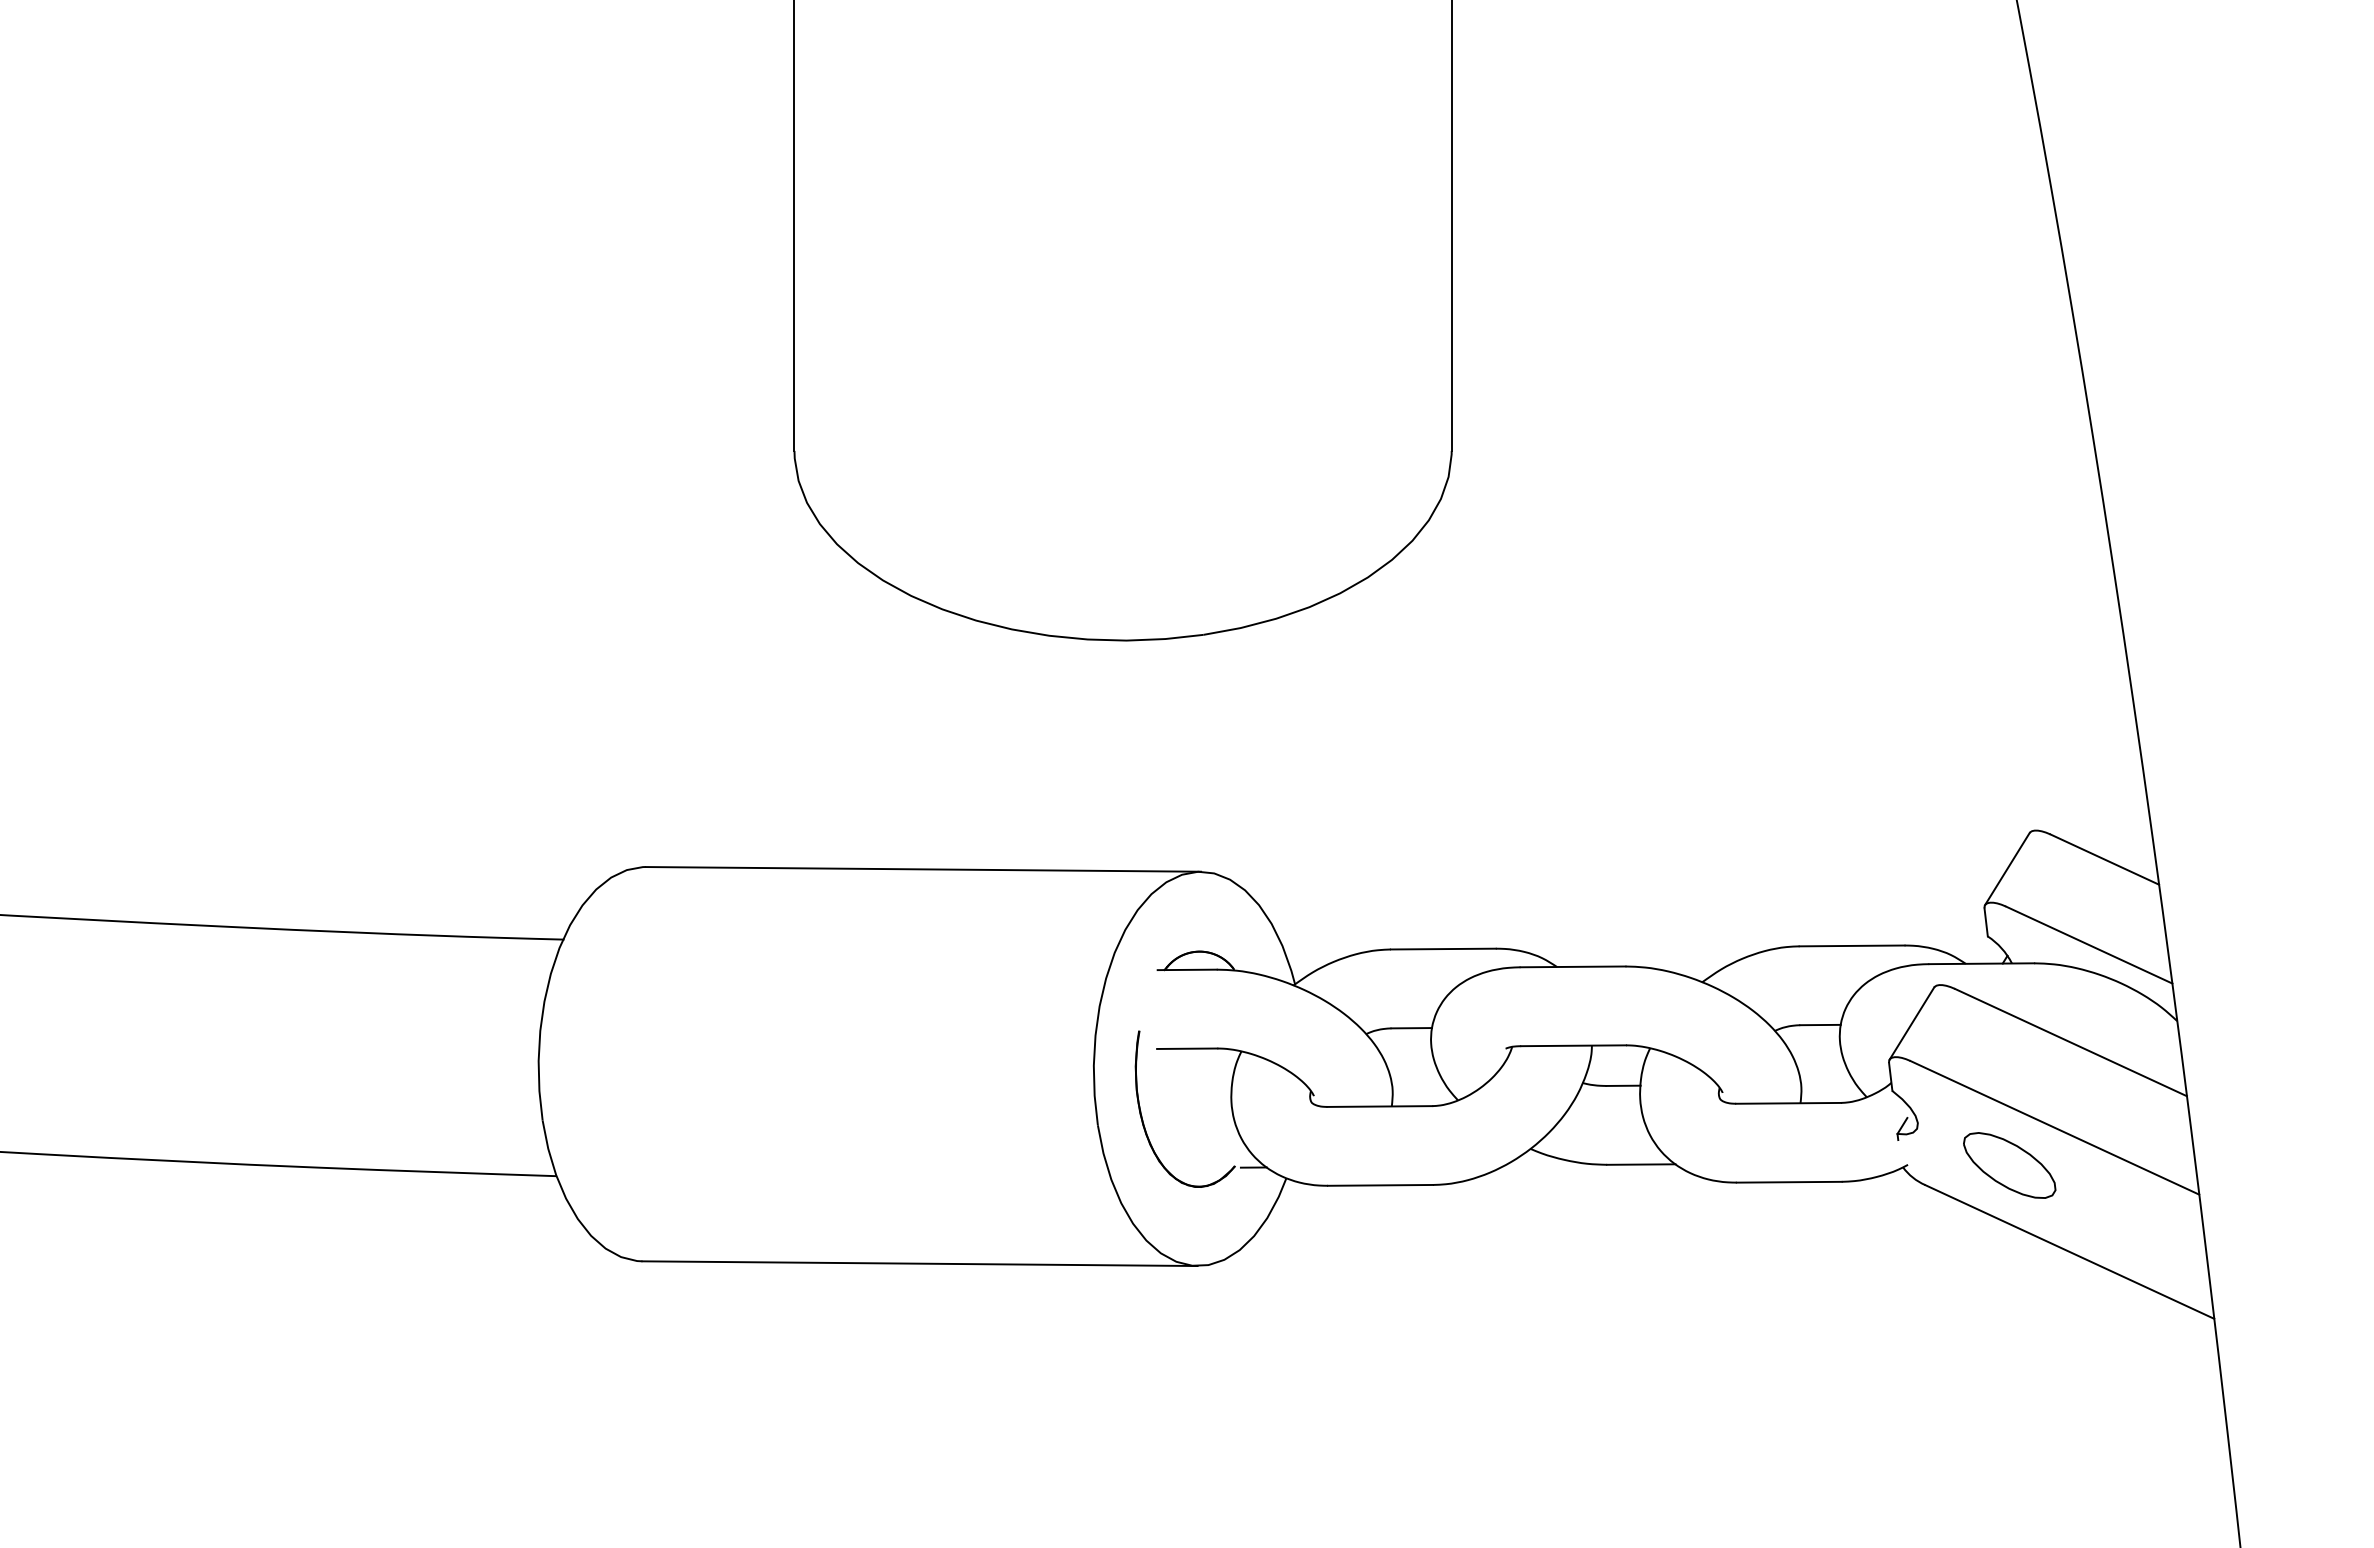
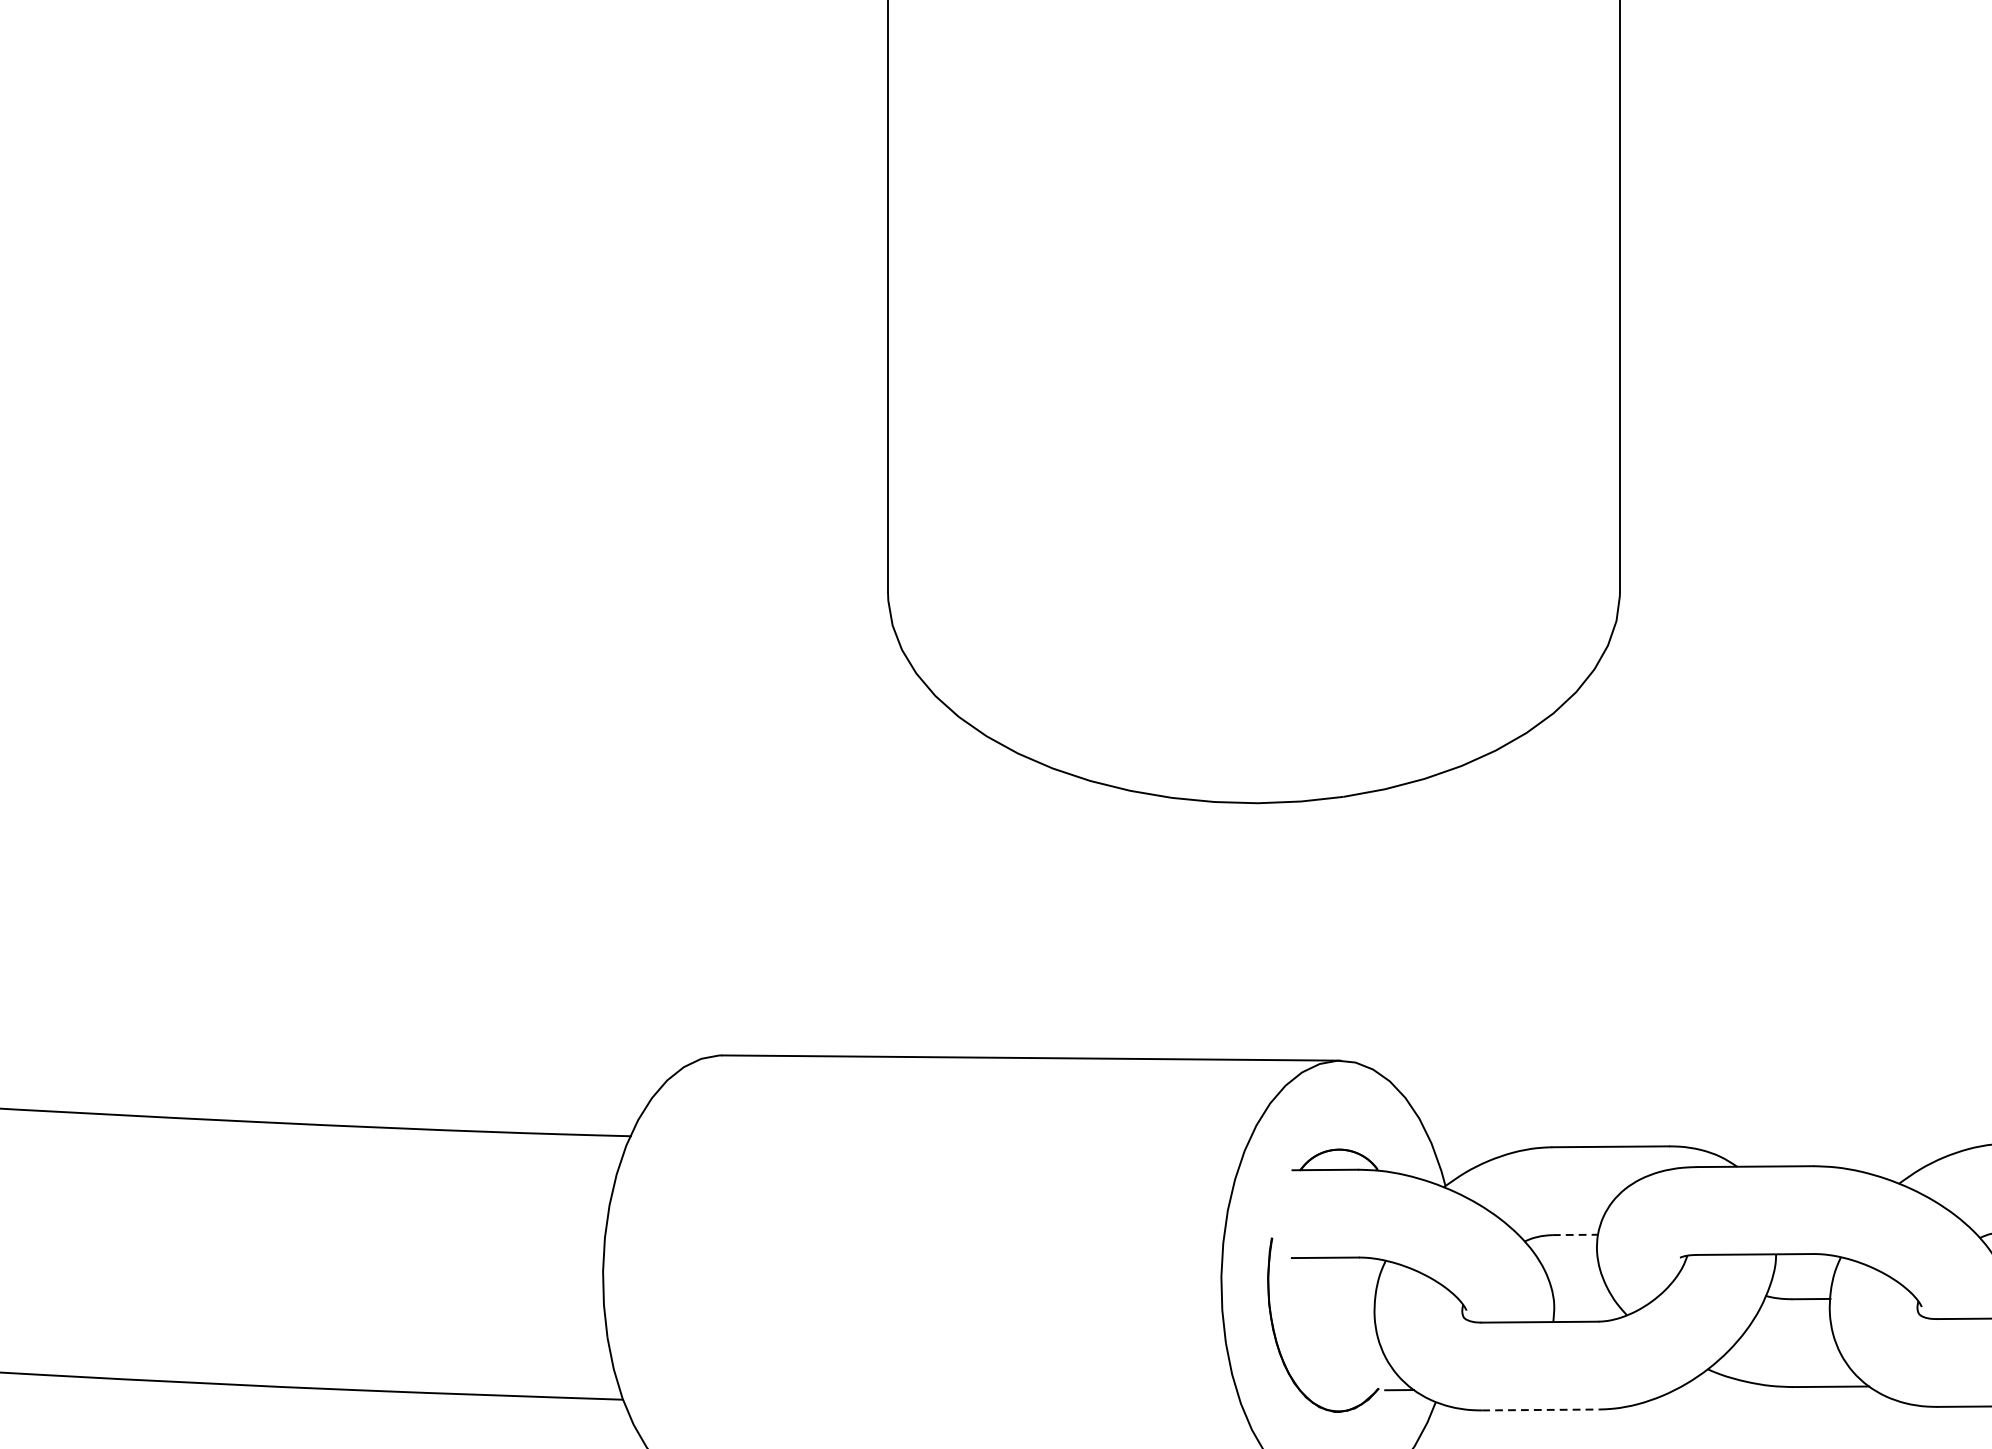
line: (1412, 1028) -> (1576, 1235), solid -> dashed
line: (1381, 1185) -> (1541, 1410), solid -> dashed

